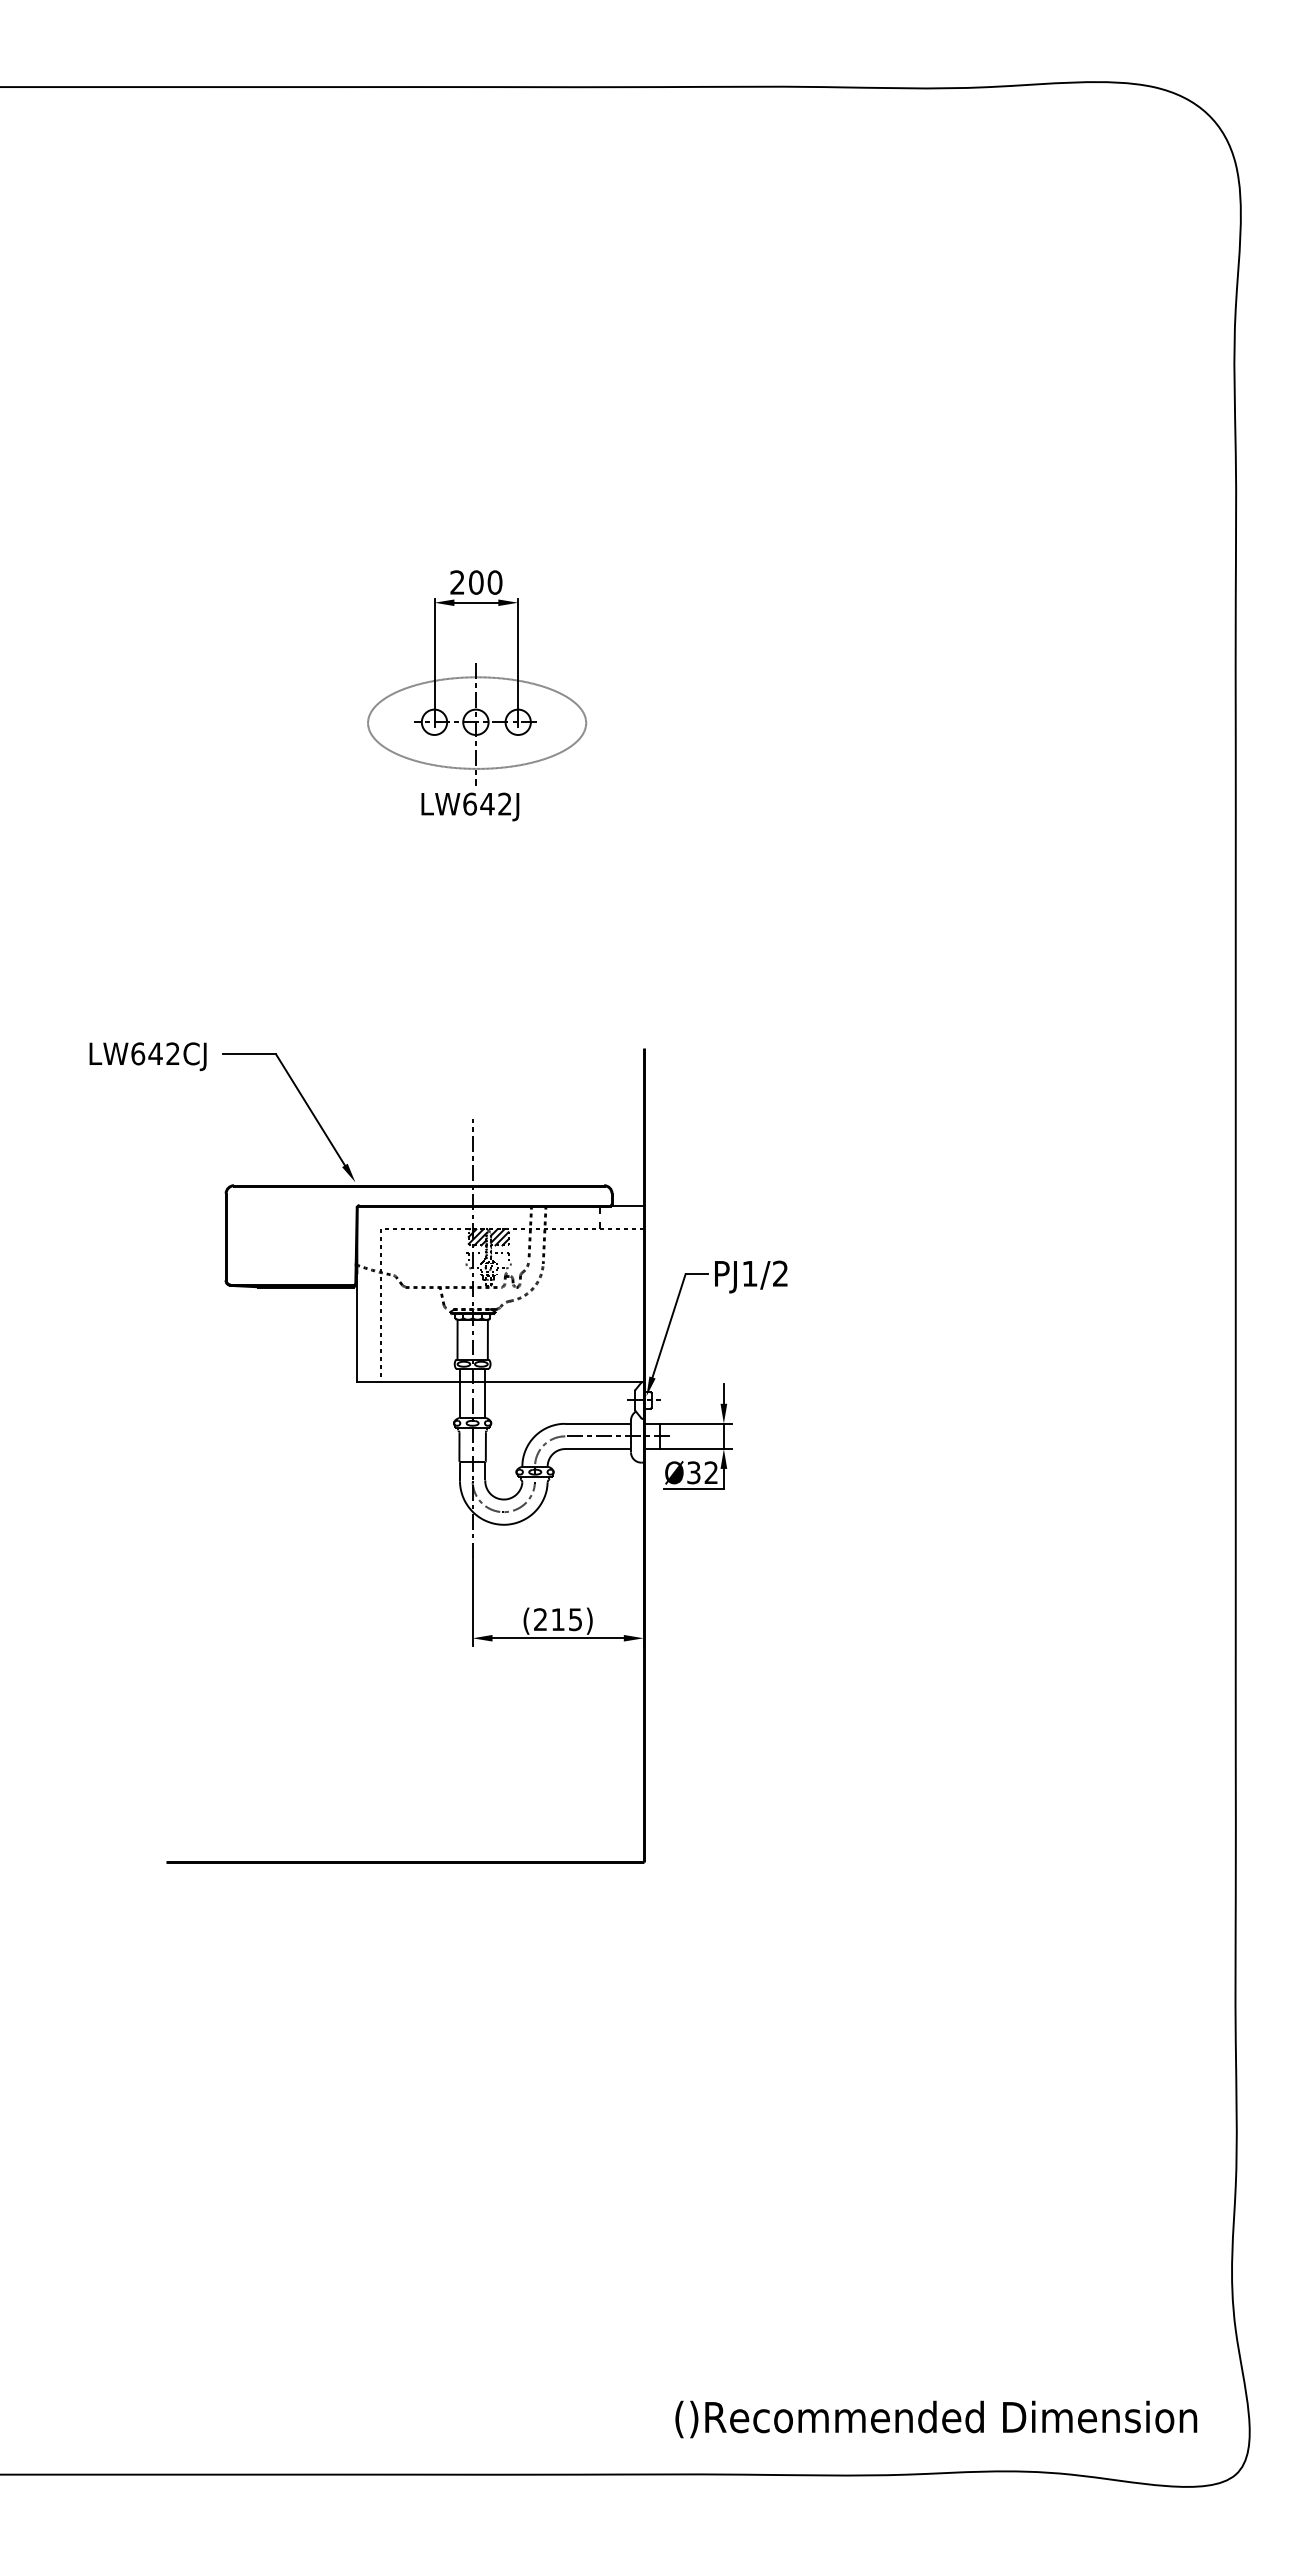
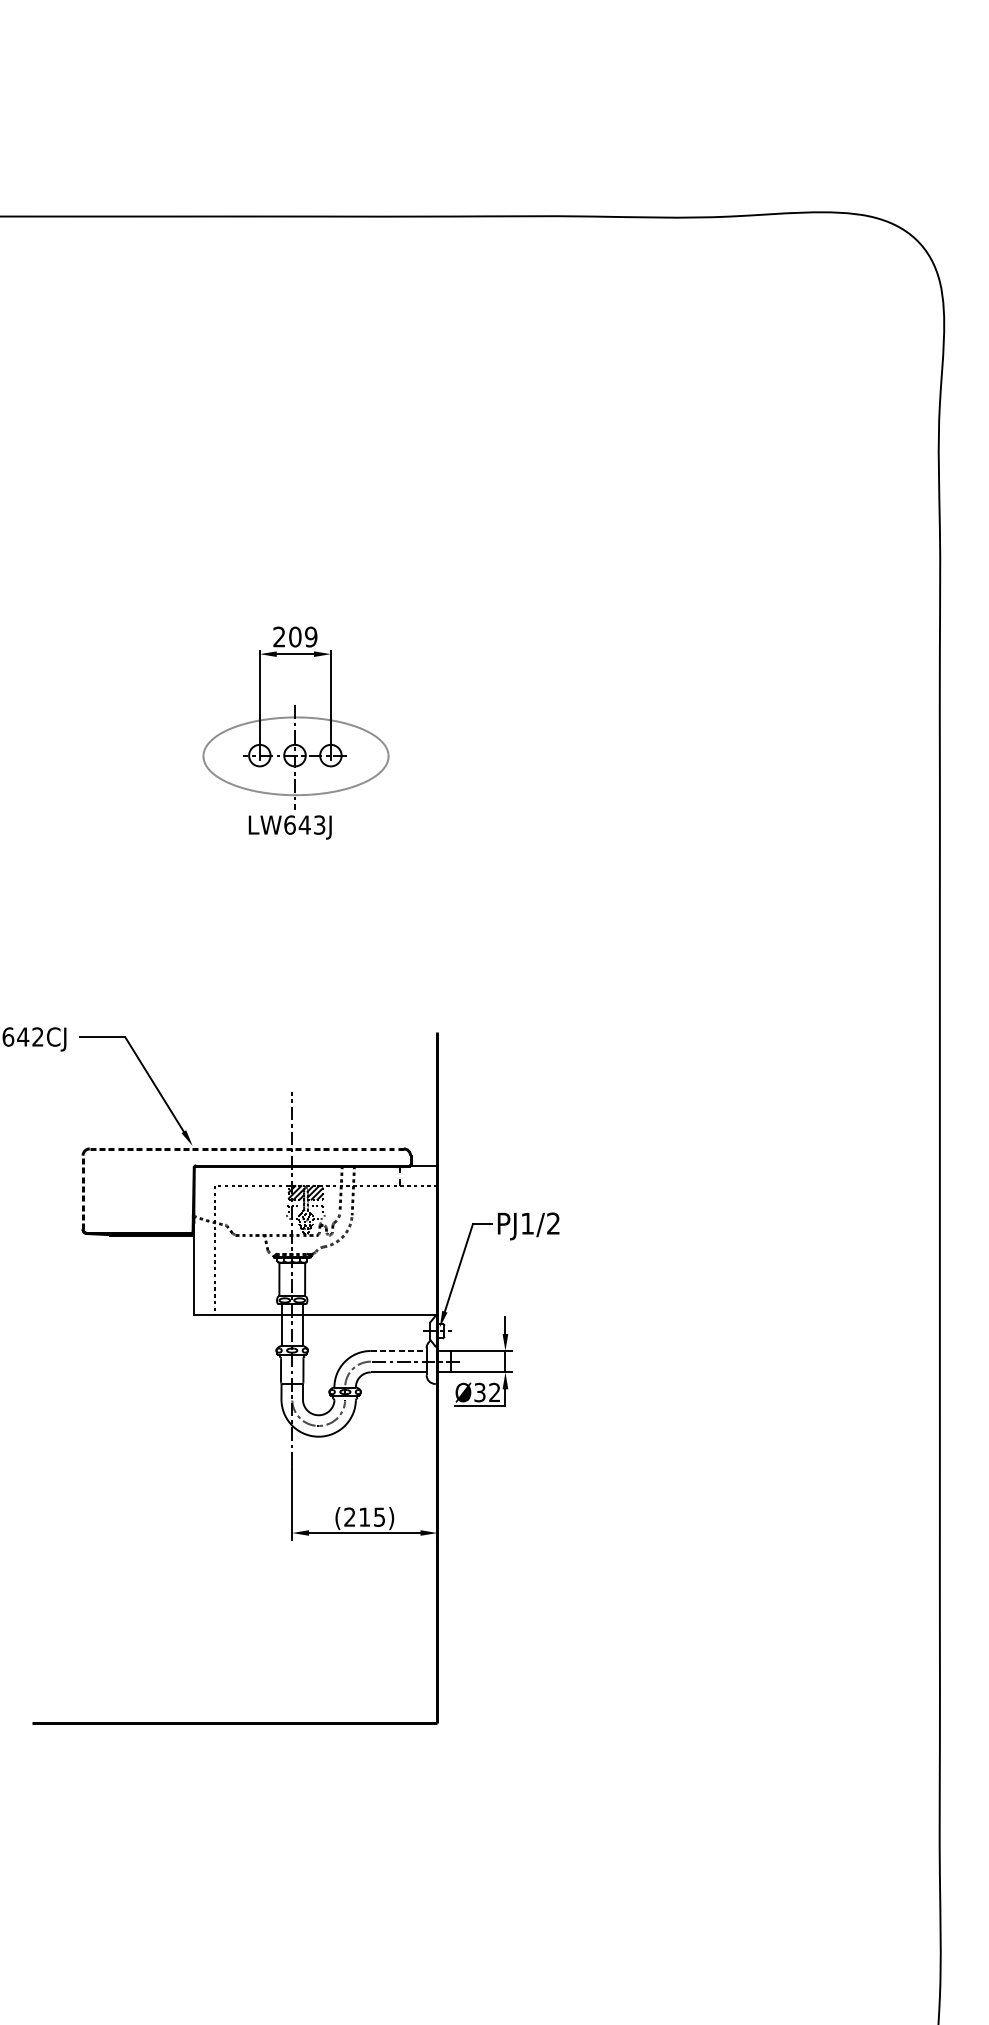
text: (494, 582) -> (310, 636), 200 -> 209
text: (504, 804) -> (319, 825), LW642J -> LW643J
line: (419, 1185) -> (247, 1148), solid -> dashed
line: (226, 1236) -> (83, 1192), solid -> dashed
line: (598, 1423) -> (399, 1350), solid -> dashed

